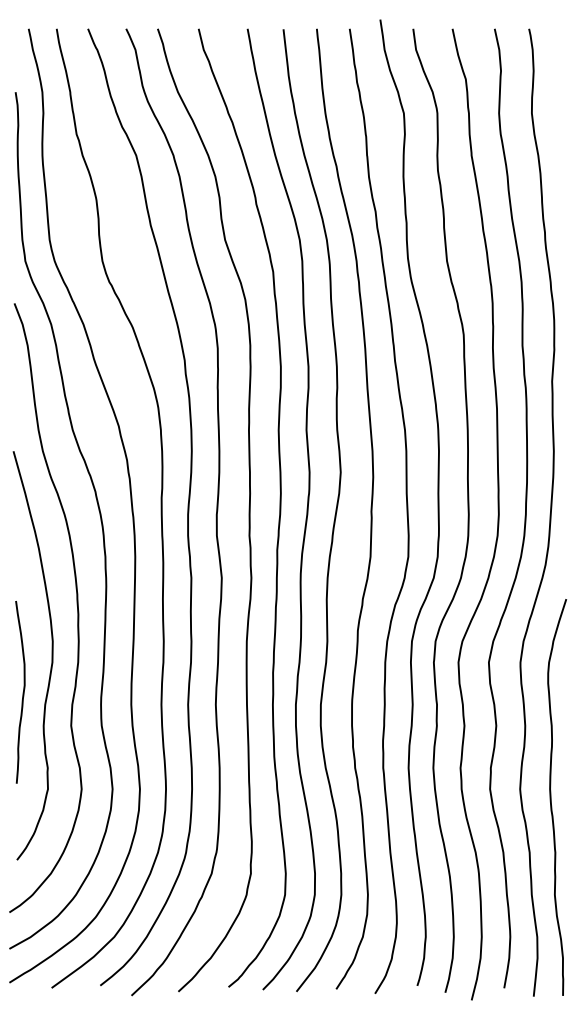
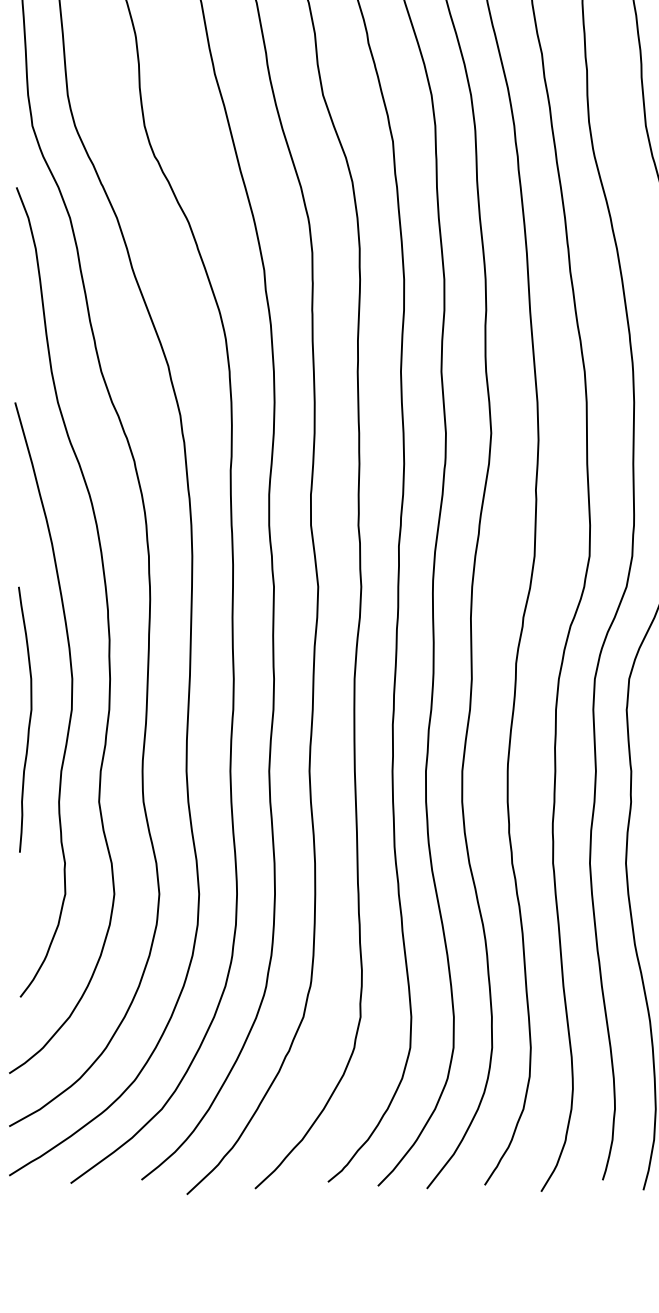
curve: (22, 692) -> (28, 719), moved

